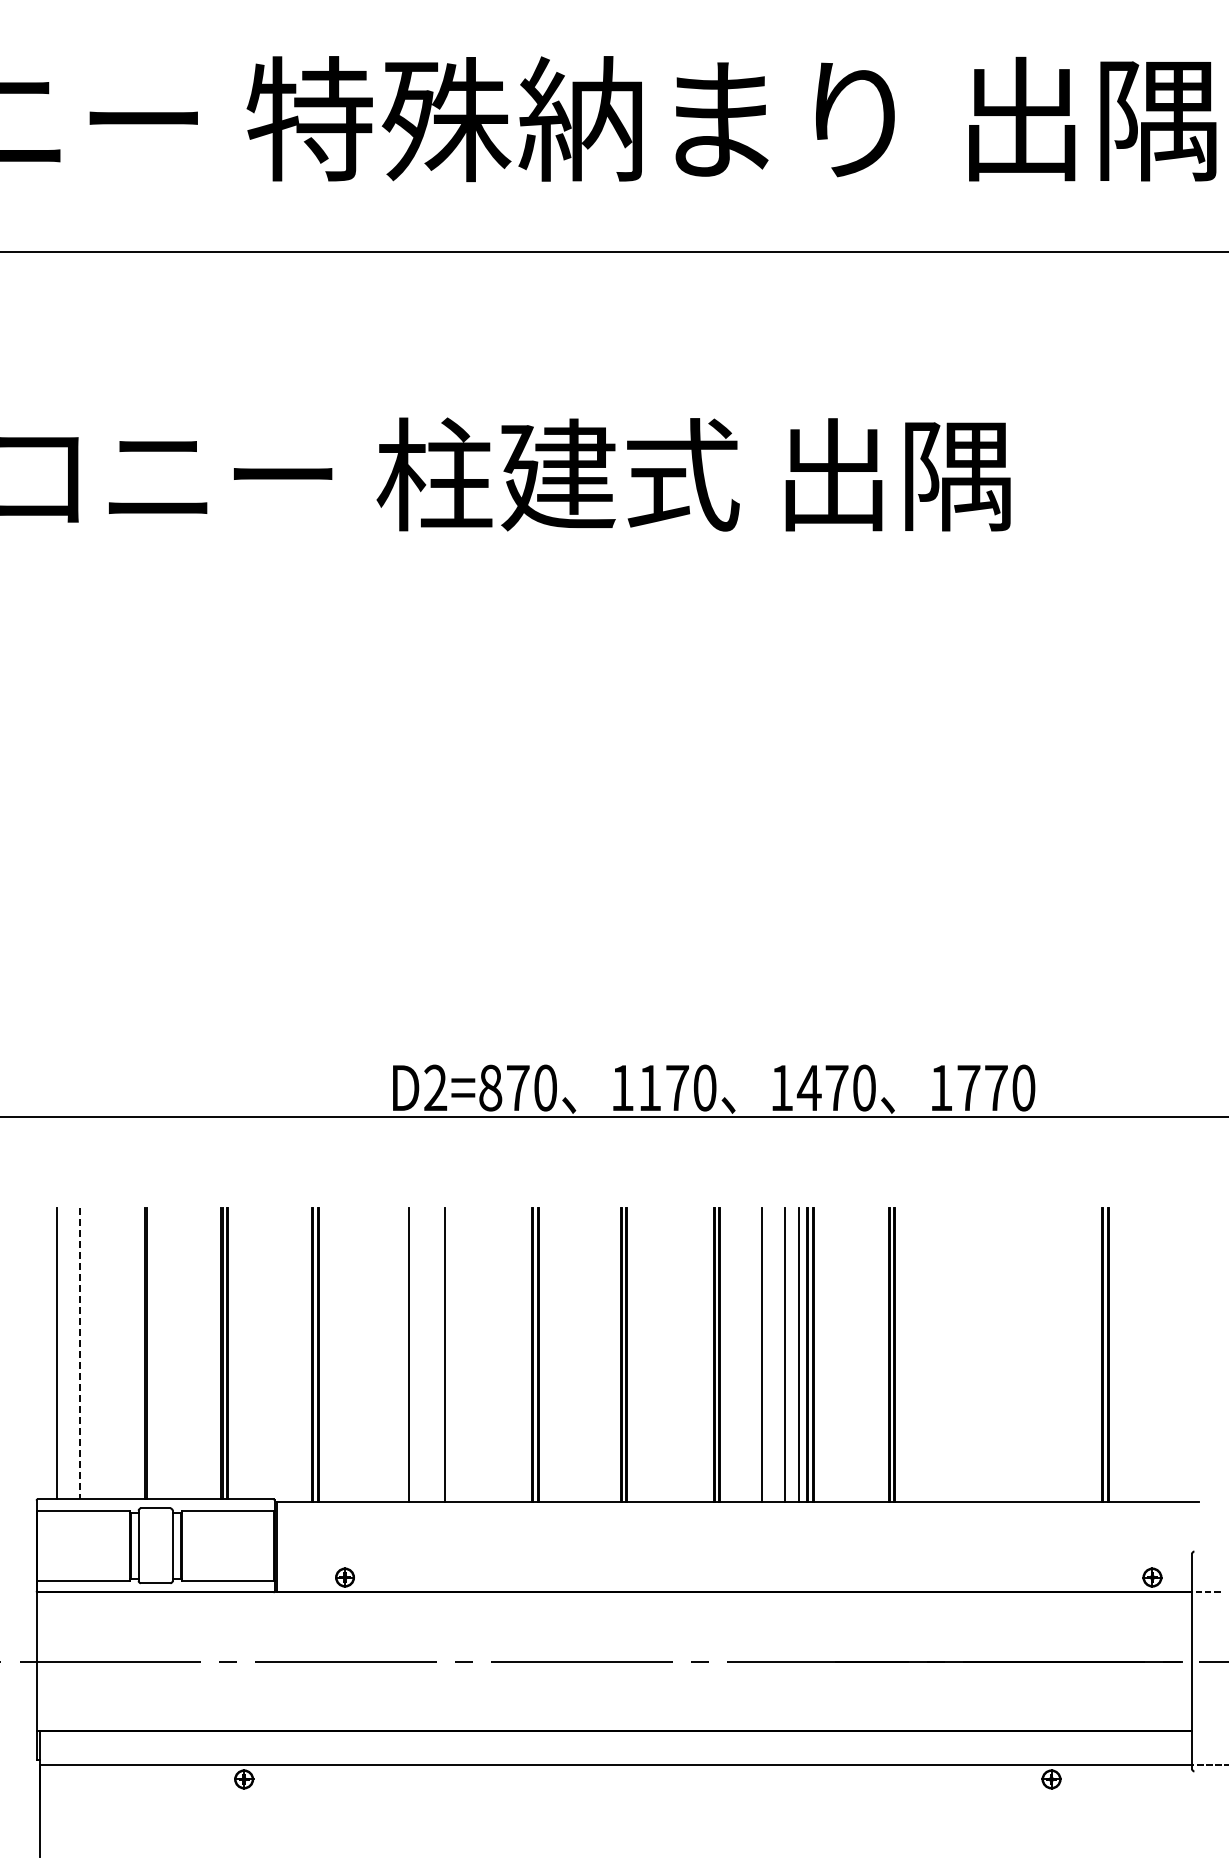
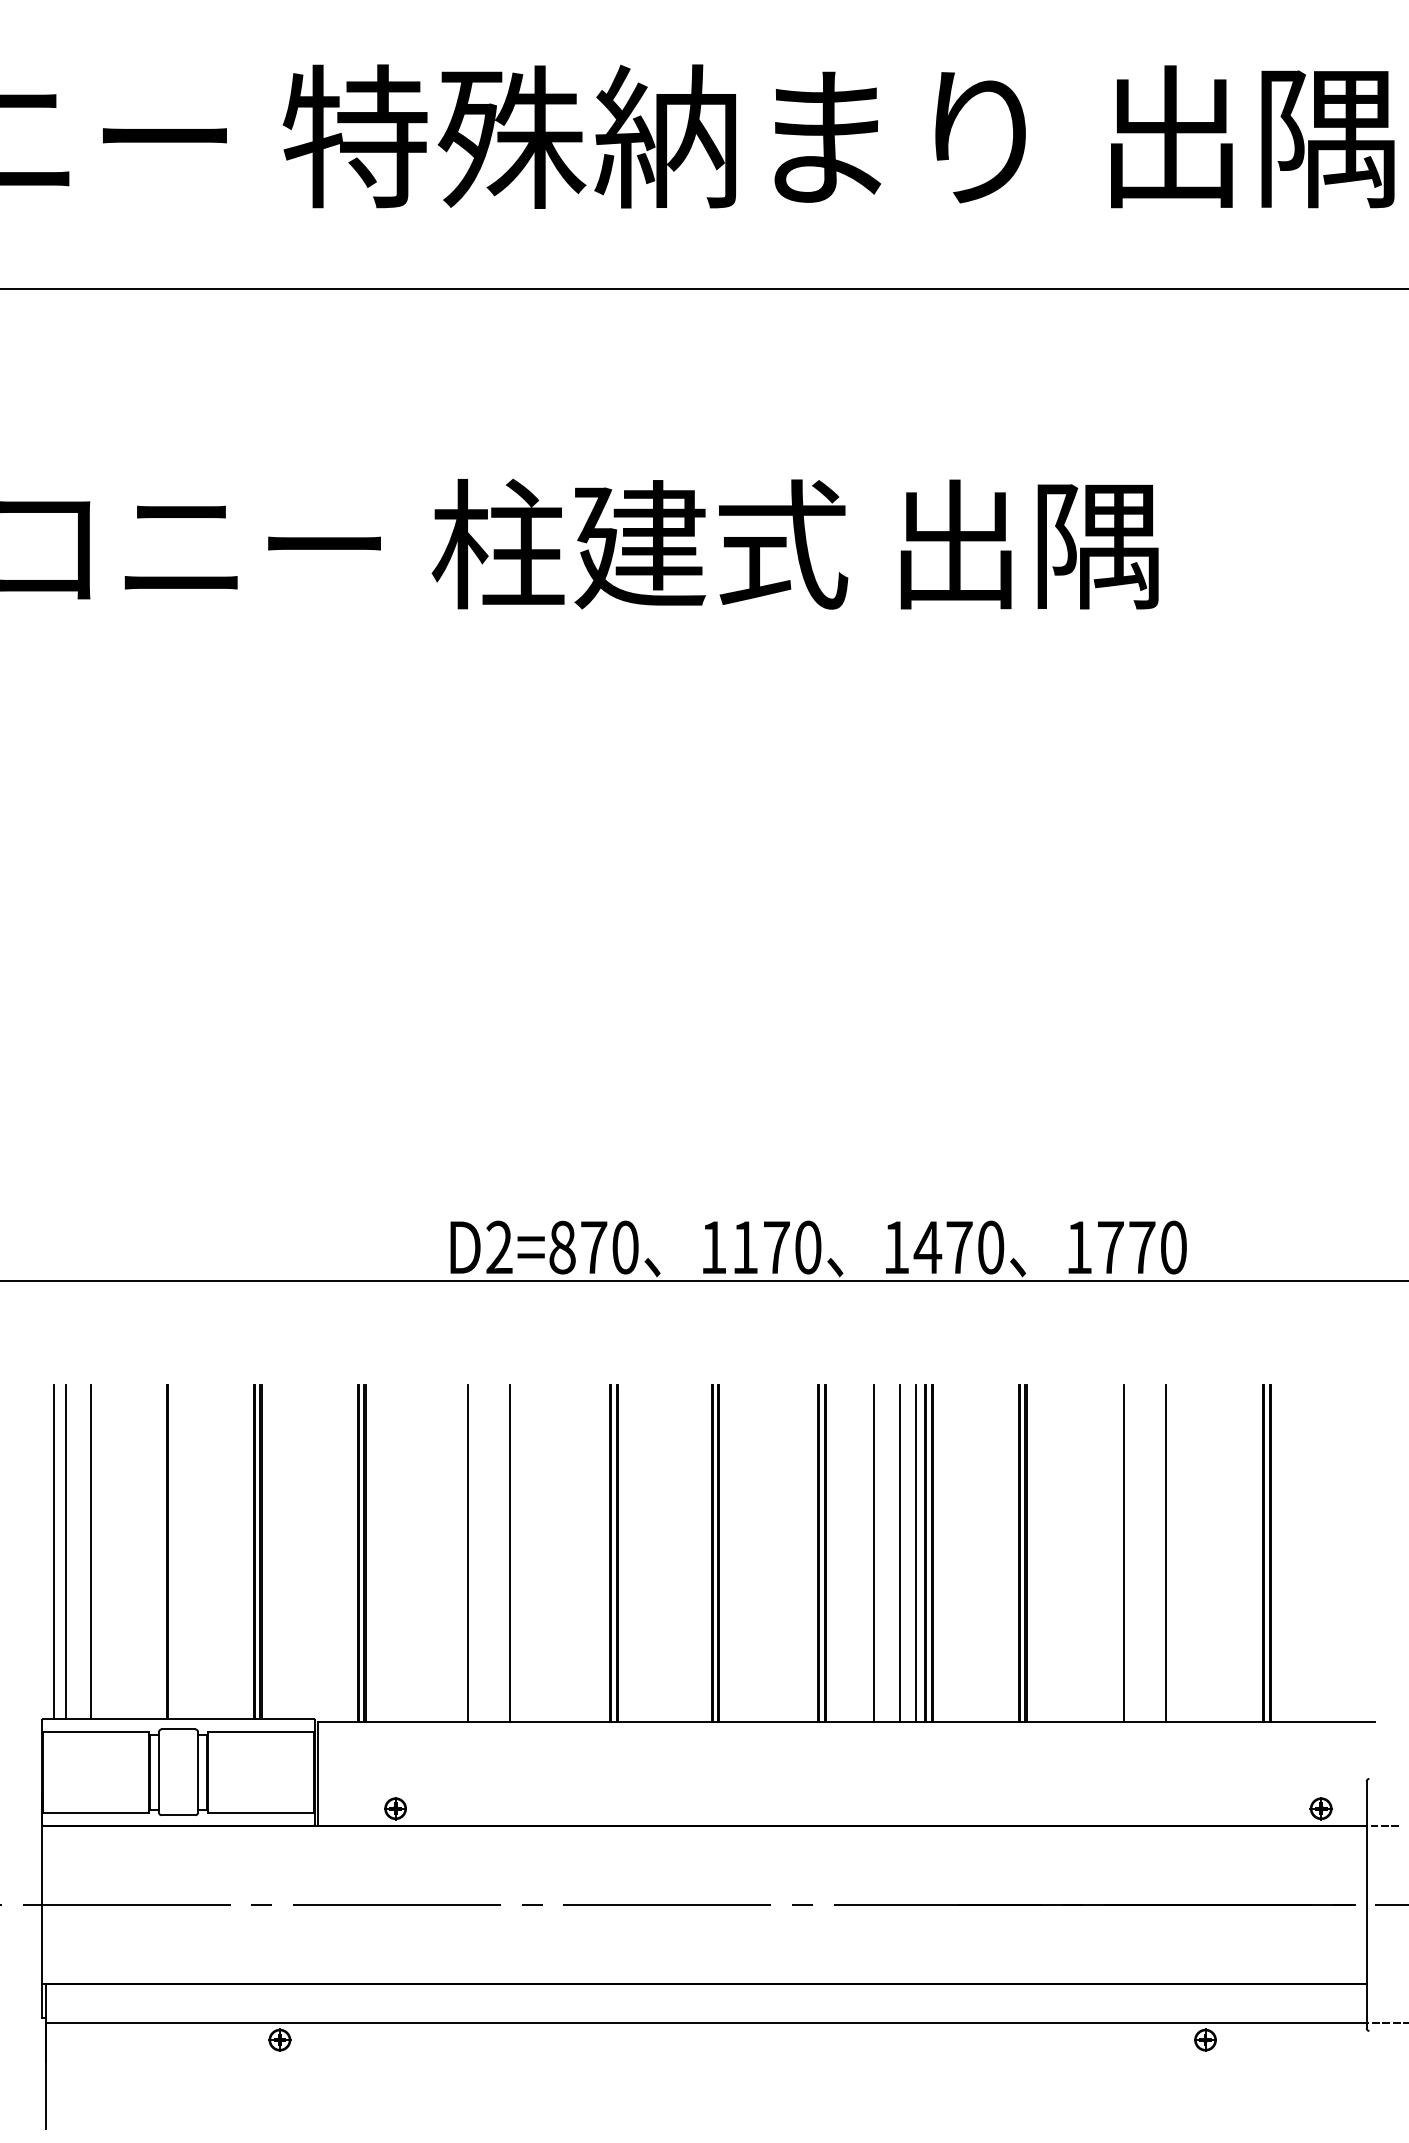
line: (46, 1353) -> (53, 1551), added
line: (79, 1353) -> (91, 1551), dashed -> solid
line: (980, 1354) -> (1124, 1552), added
line: (1016, 1354) -> (1165, 1552), added

